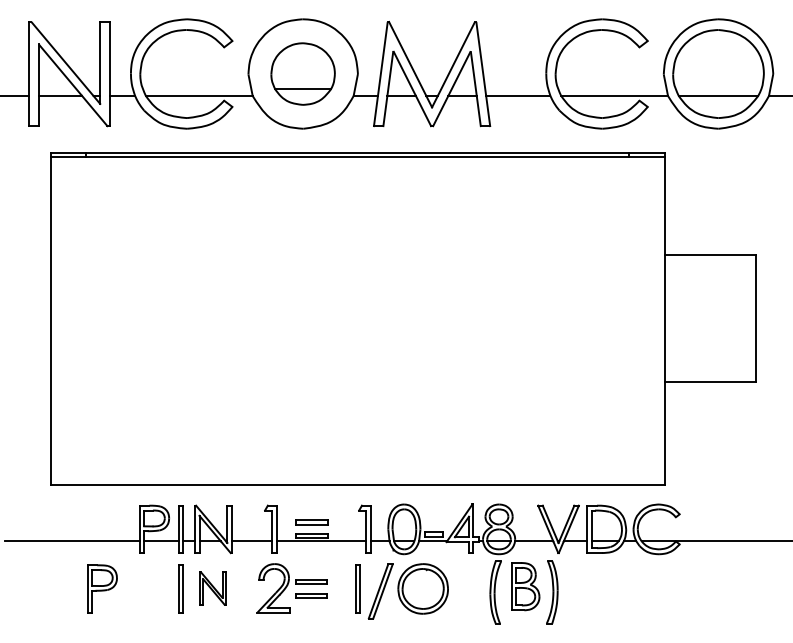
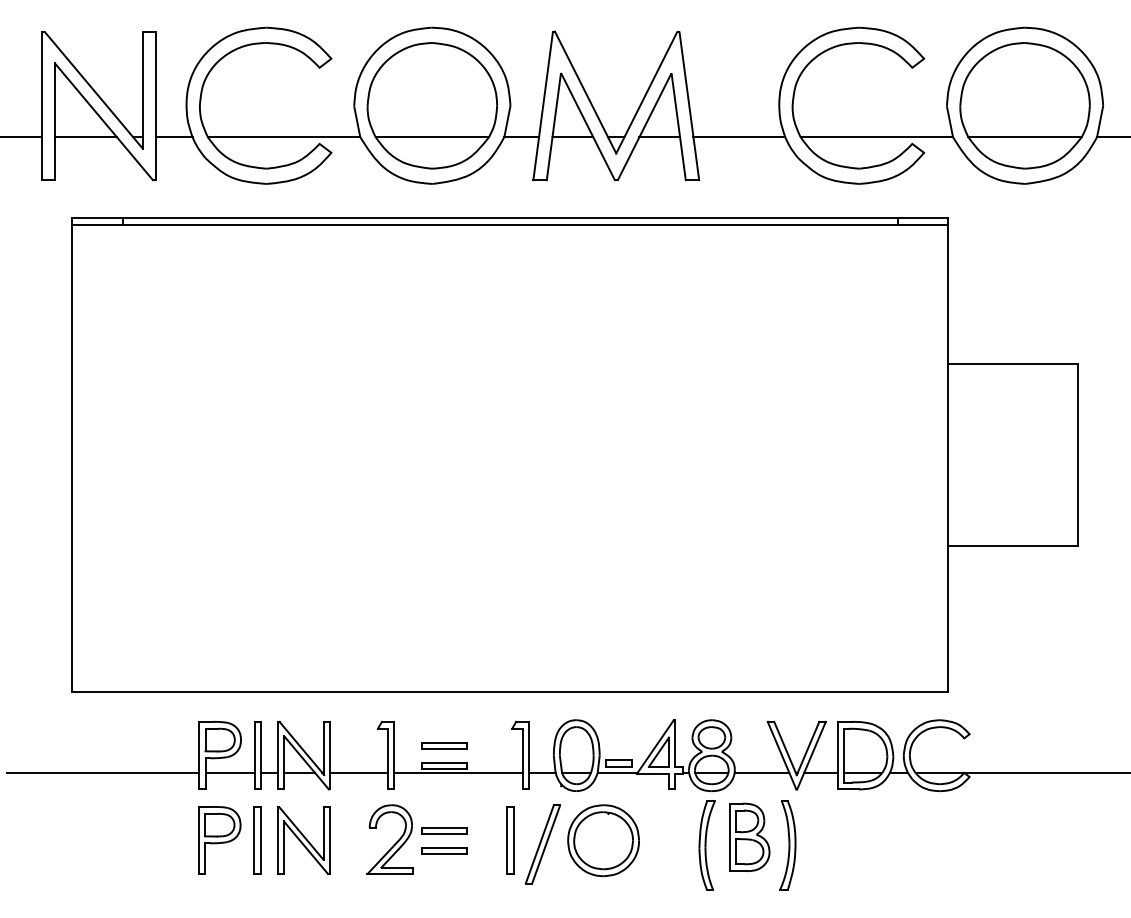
part: (302, 73) -> (431, 105), size x1.43
part: (102, 588) -> (219, 840), moved
part: (212, 588) -> (303, 840), size x1.43

